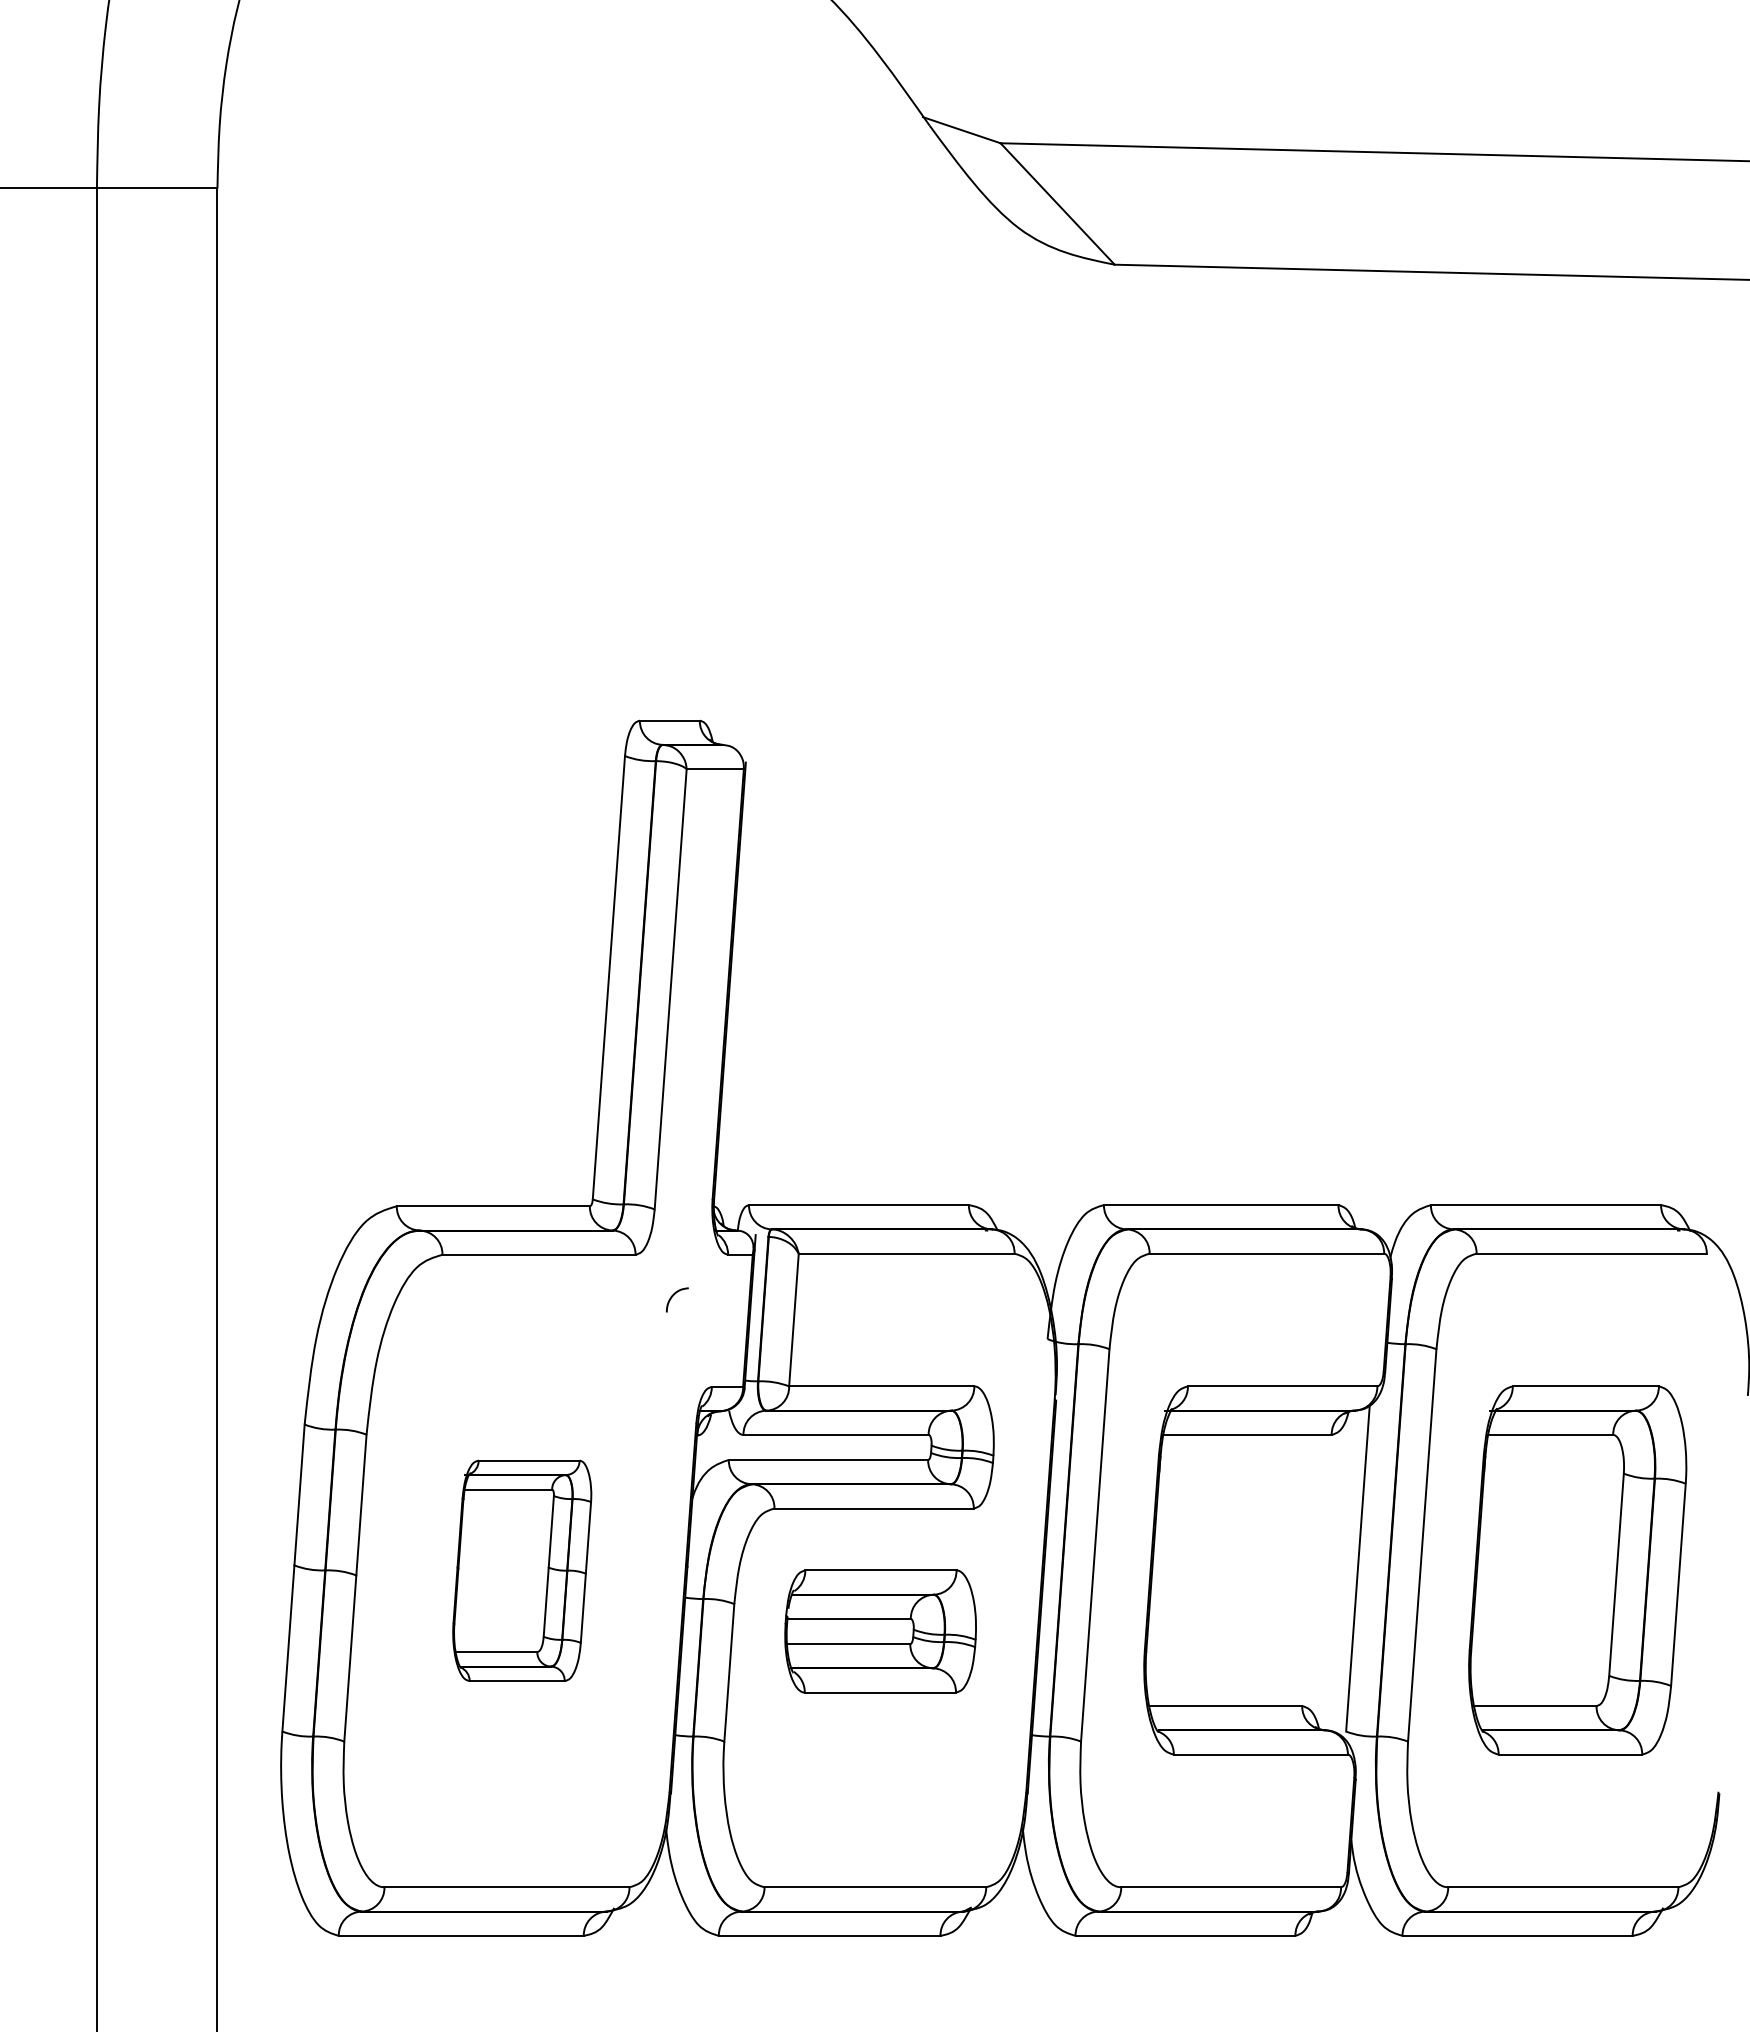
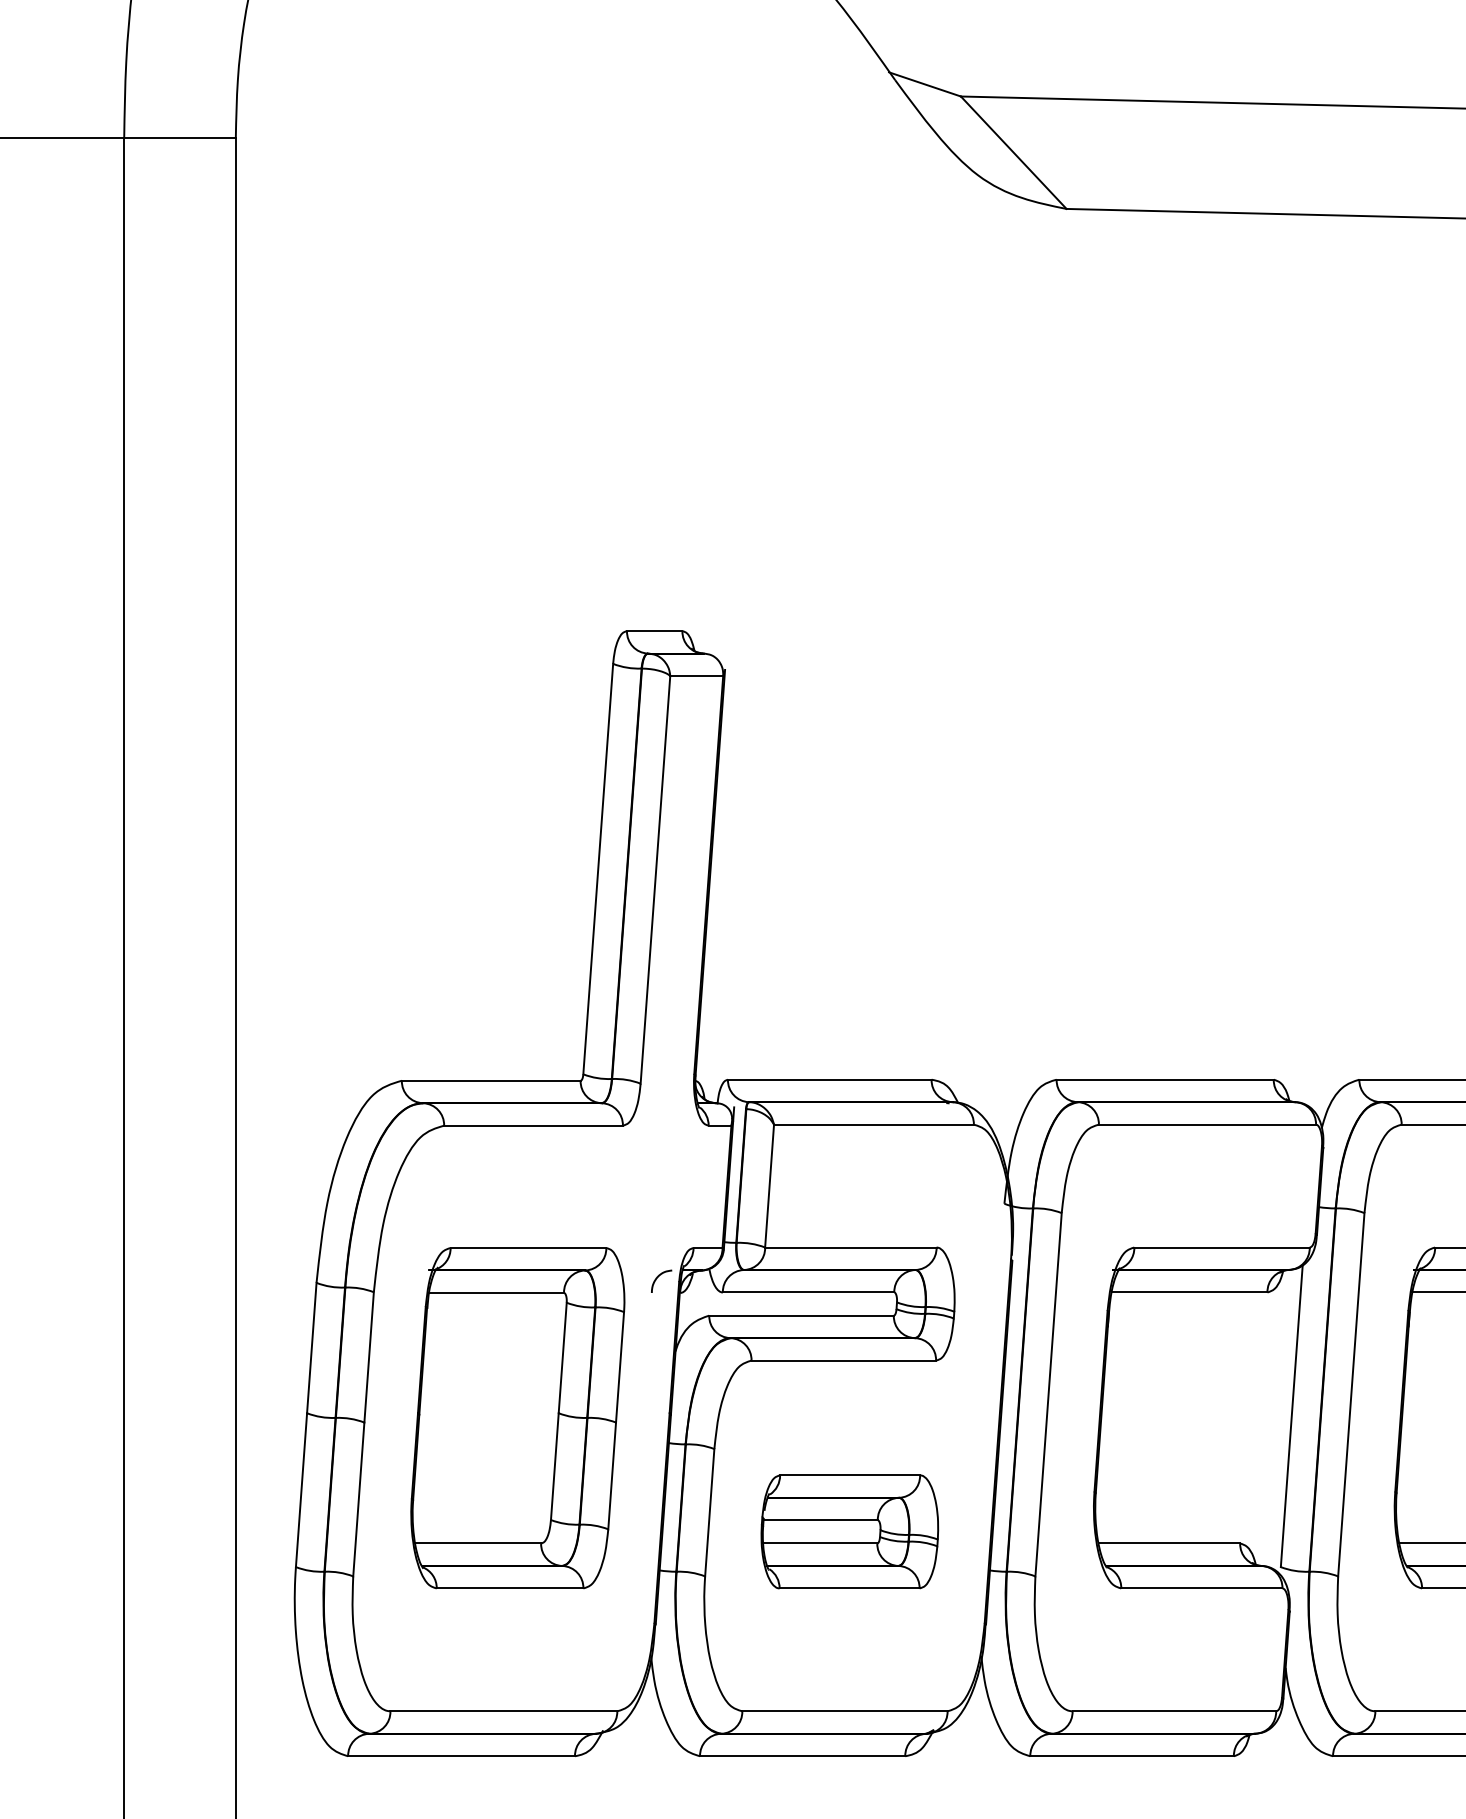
curve: (673, 1296) -> (658, 1278), moved
part: (522, 1570) -> (518, 1417), size x1.67
part: (880, 1631) -> (849, 1531), moved

